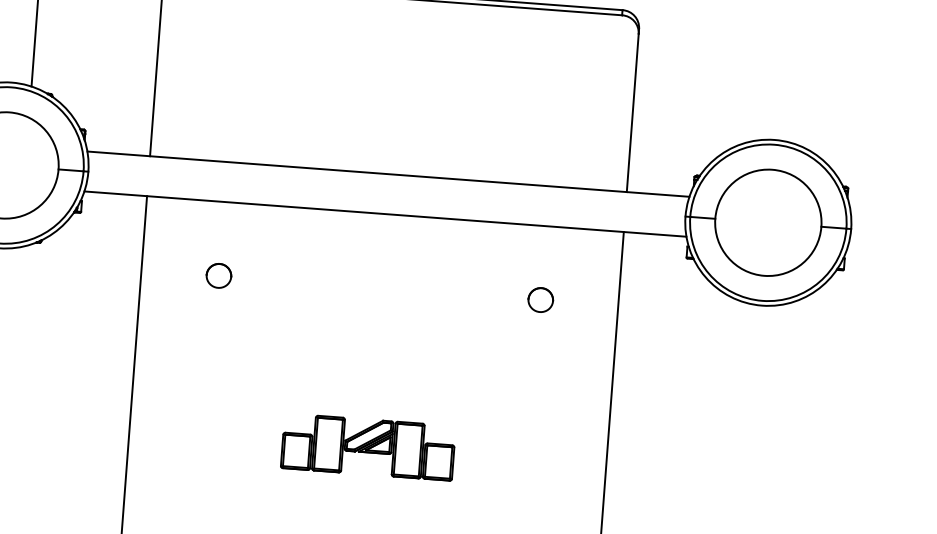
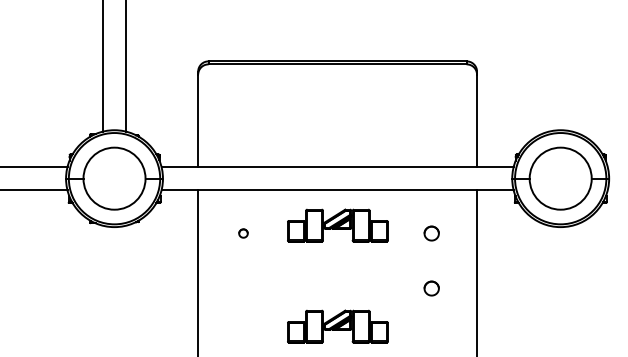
part: (380, 274) -> (337, 225), added
part: (218, 275) -> (243, 233), size x0.6
part: (533, 393) -> (431, 288), added

